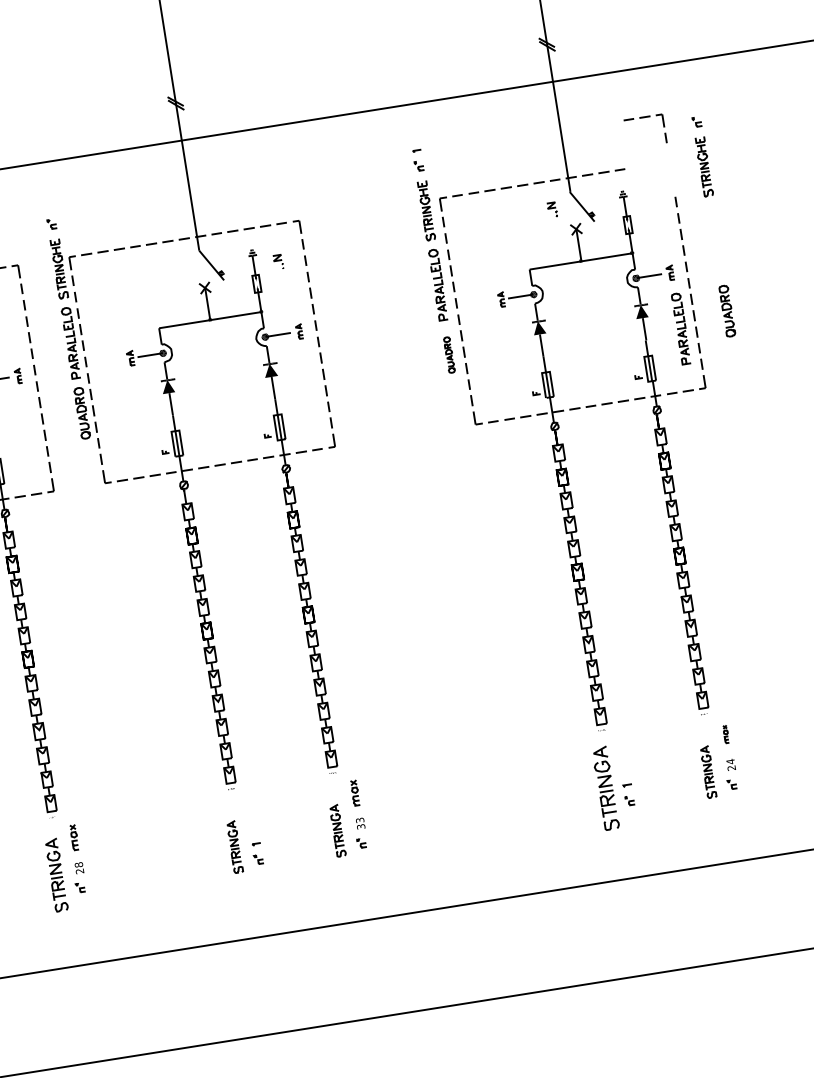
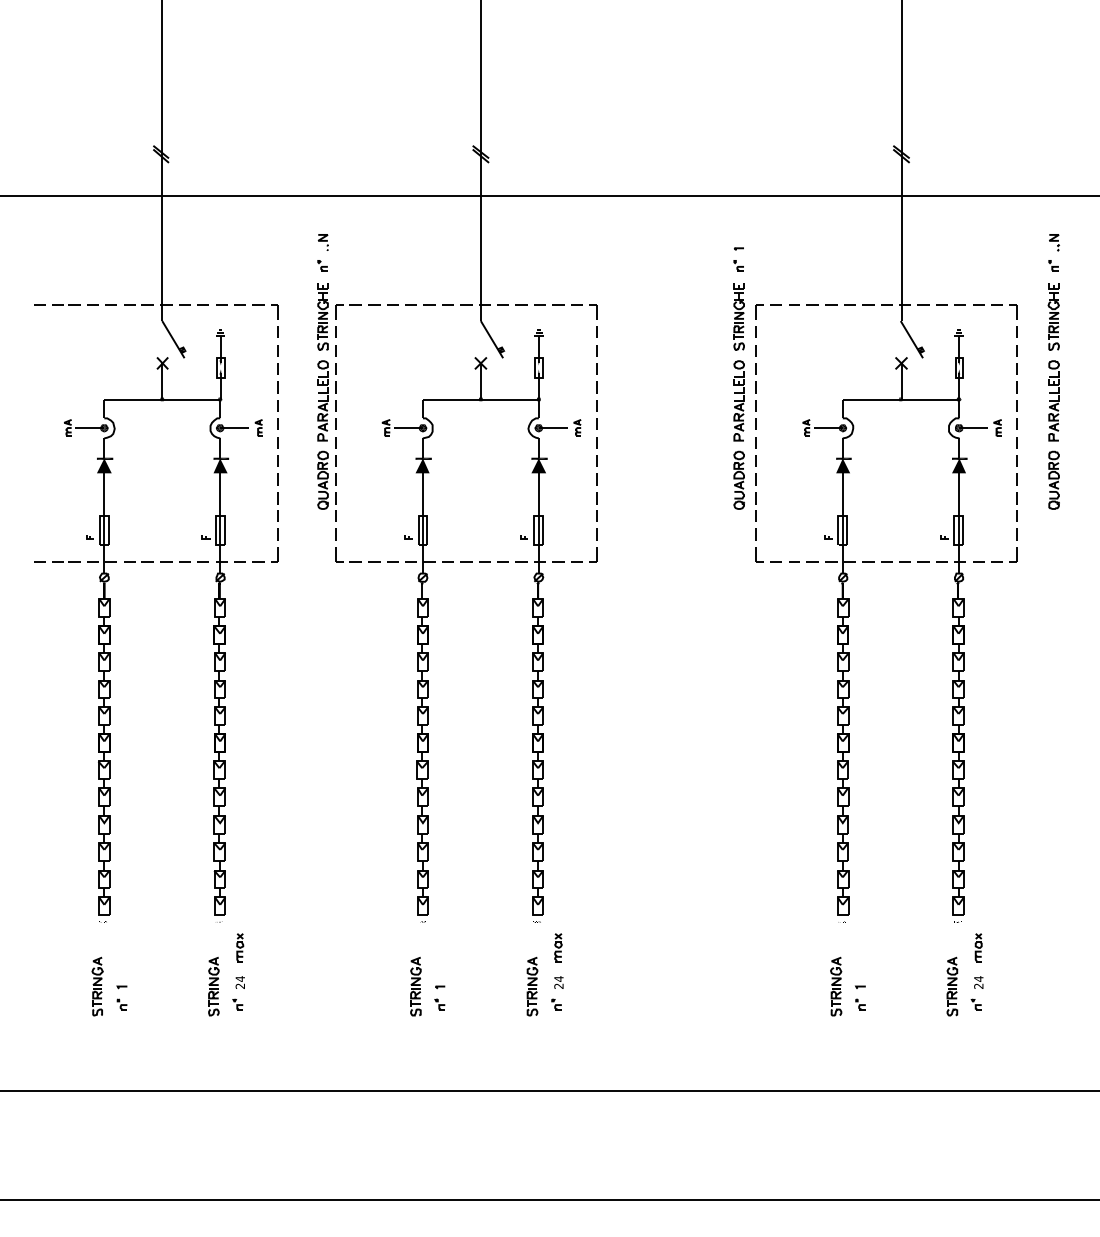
part: (643, 117) -> (995, 305), moved
part: (552, 209) -> (1054, 242), moved
part: (277, 262) -> (322, 242), moved
part: (680, 328) -> (1053, 400), moved
part: (448, 354) -> (738, 479), size x1.43
part: (725, 733) -> (978, 947), size x1.43
part: (606, 788) -> (836, 986), size x0.62
text: (360, 823) -> (558, 982), 33 -> 24
text: (79, 864) -> (240, 978), 28 -> 24
part: (56, 875) -> (213, 986), size x0.71

